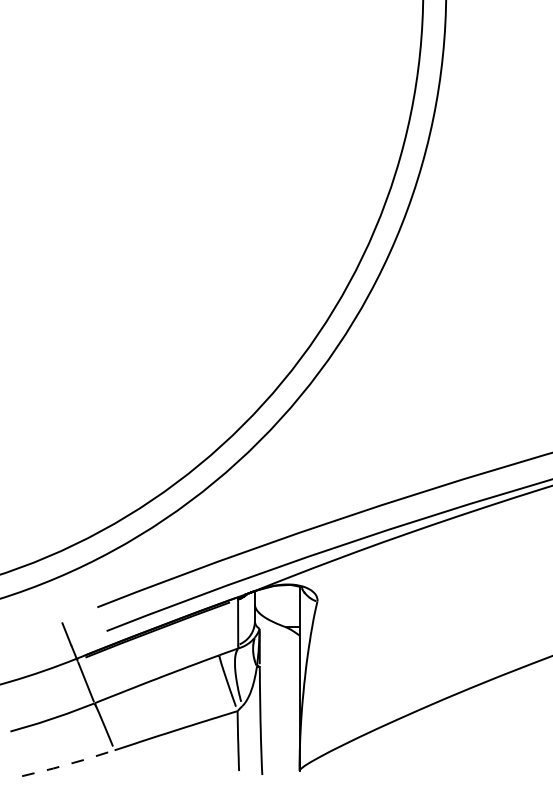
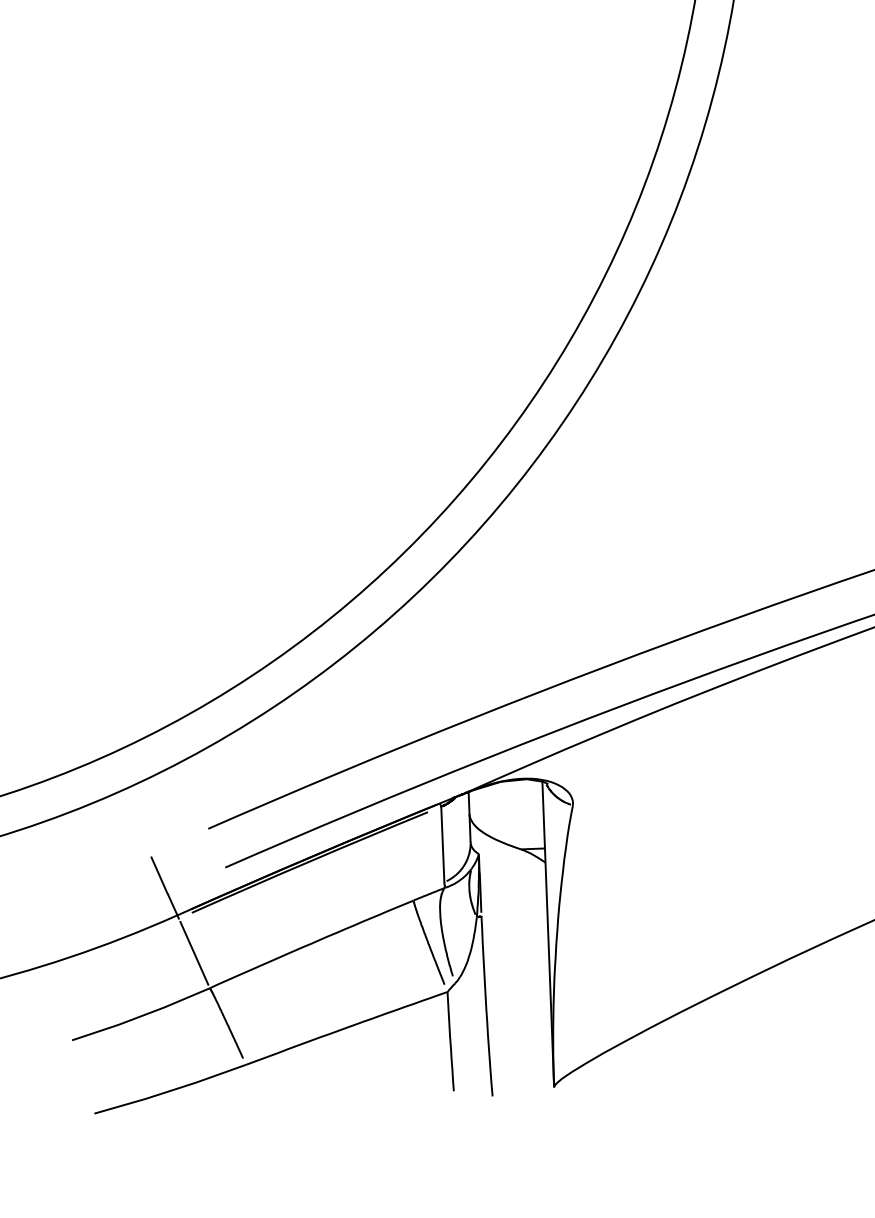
line: (68, 764) -> (170, 1091), dashed -> solid

